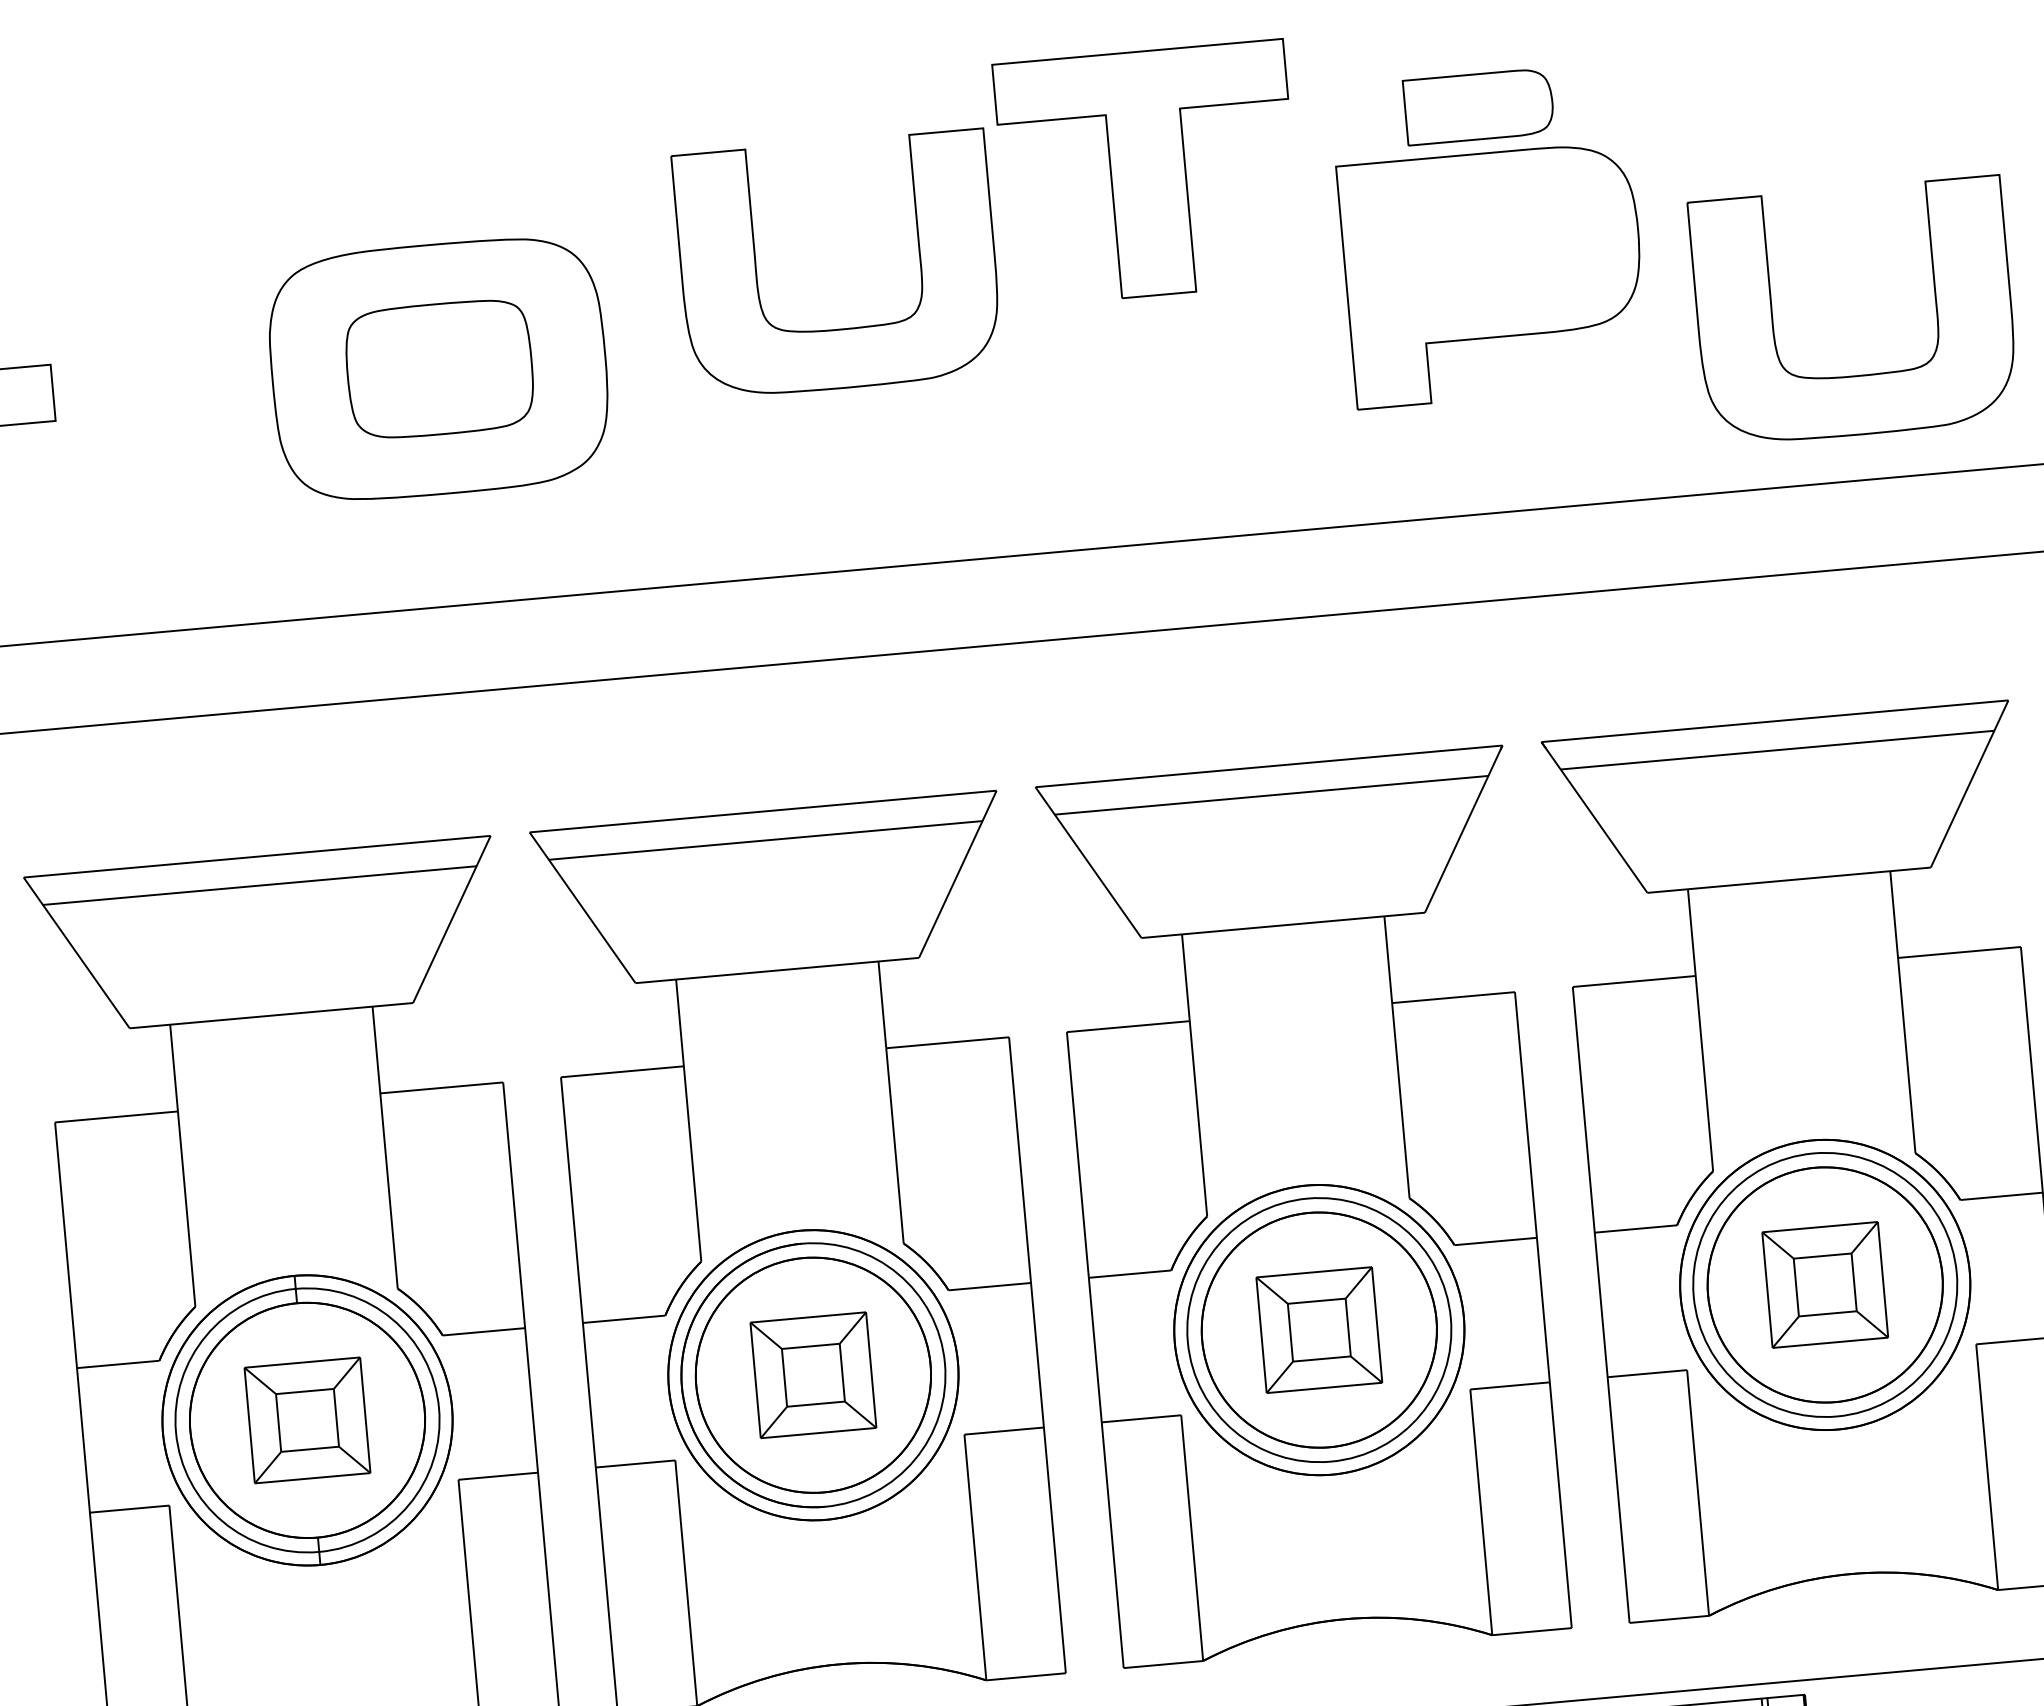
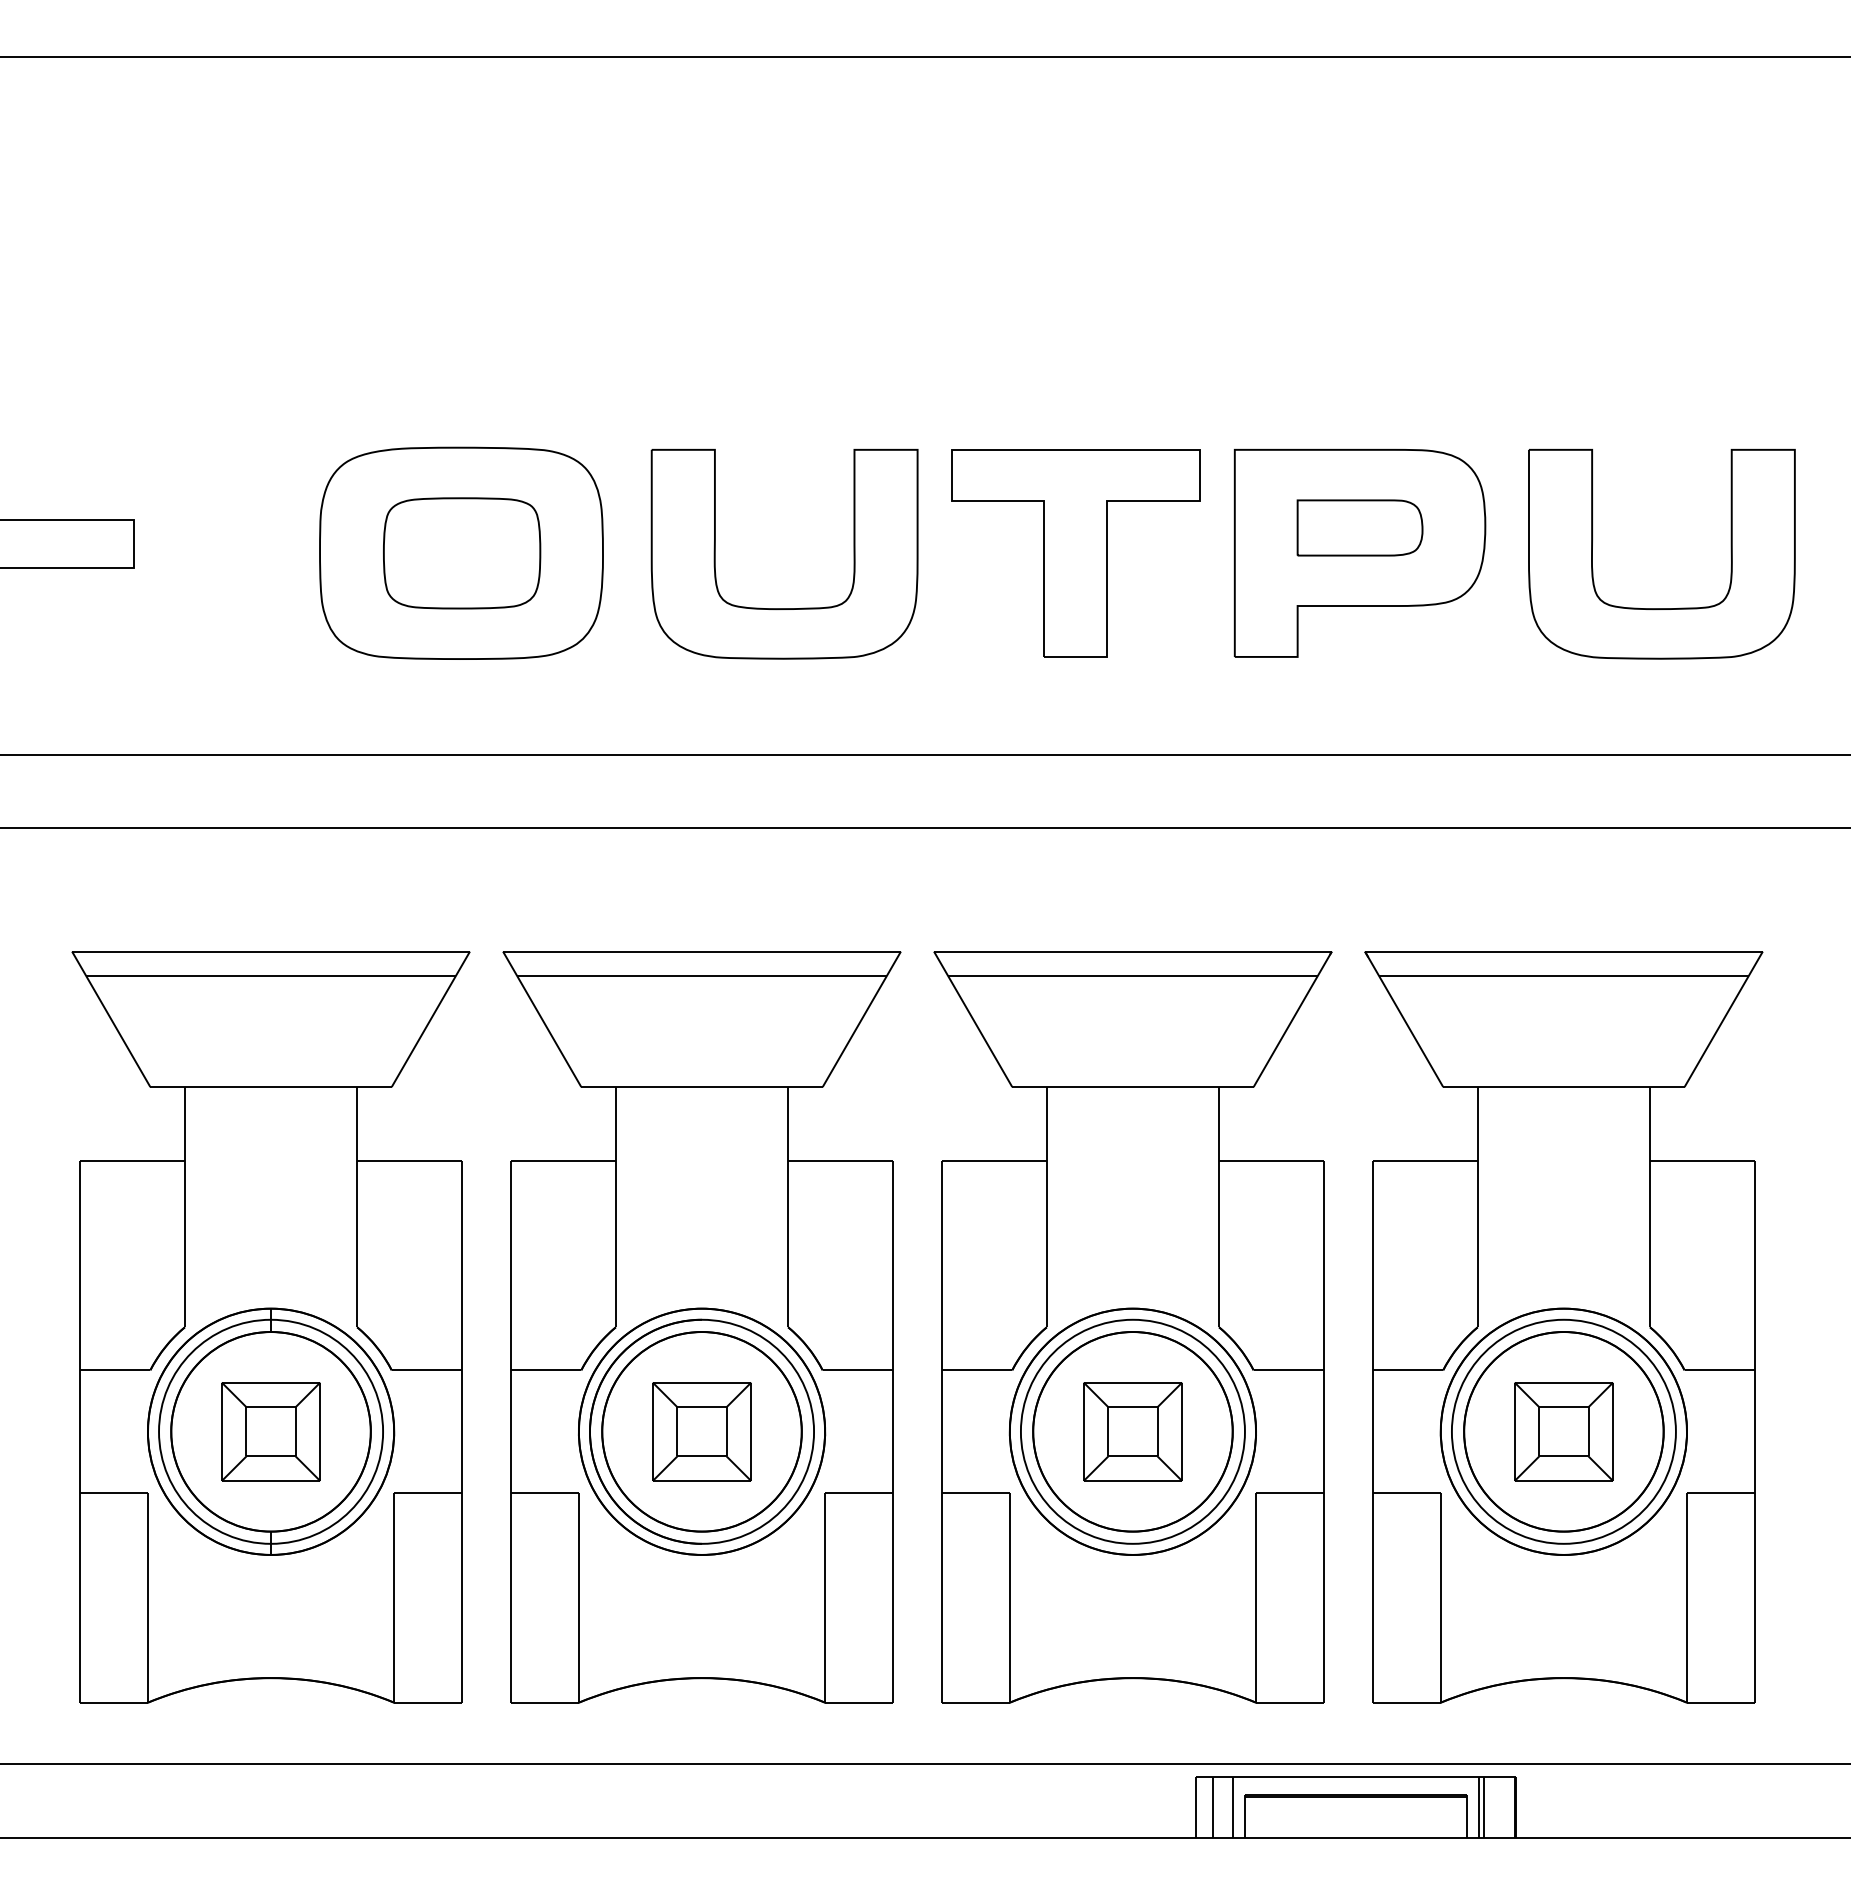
part: (1478, 106) -> (1359, 527), moved
part: (1148, 173) -> (1075, 553), moved
part: (843, 328) -> (784, 608), moved
part: (1859, 375) -> (1661, 608), moved

